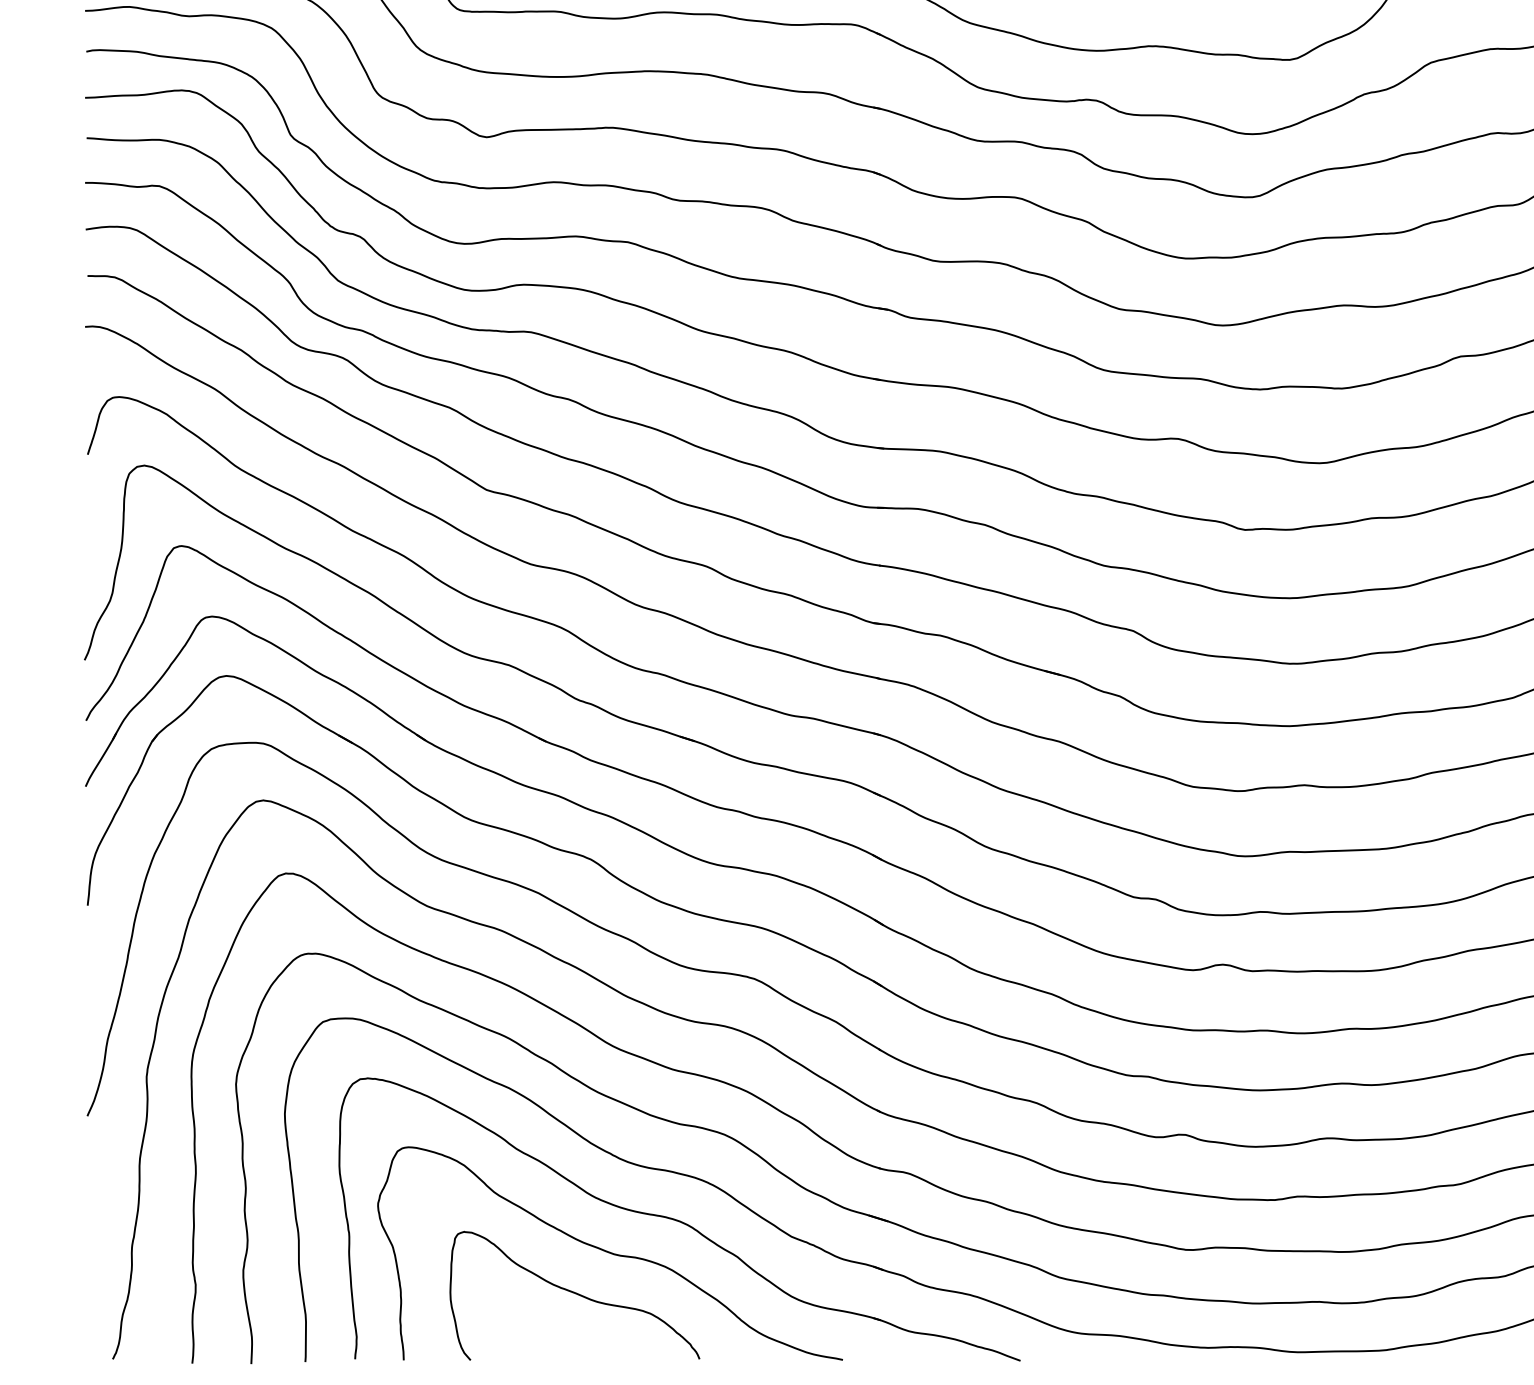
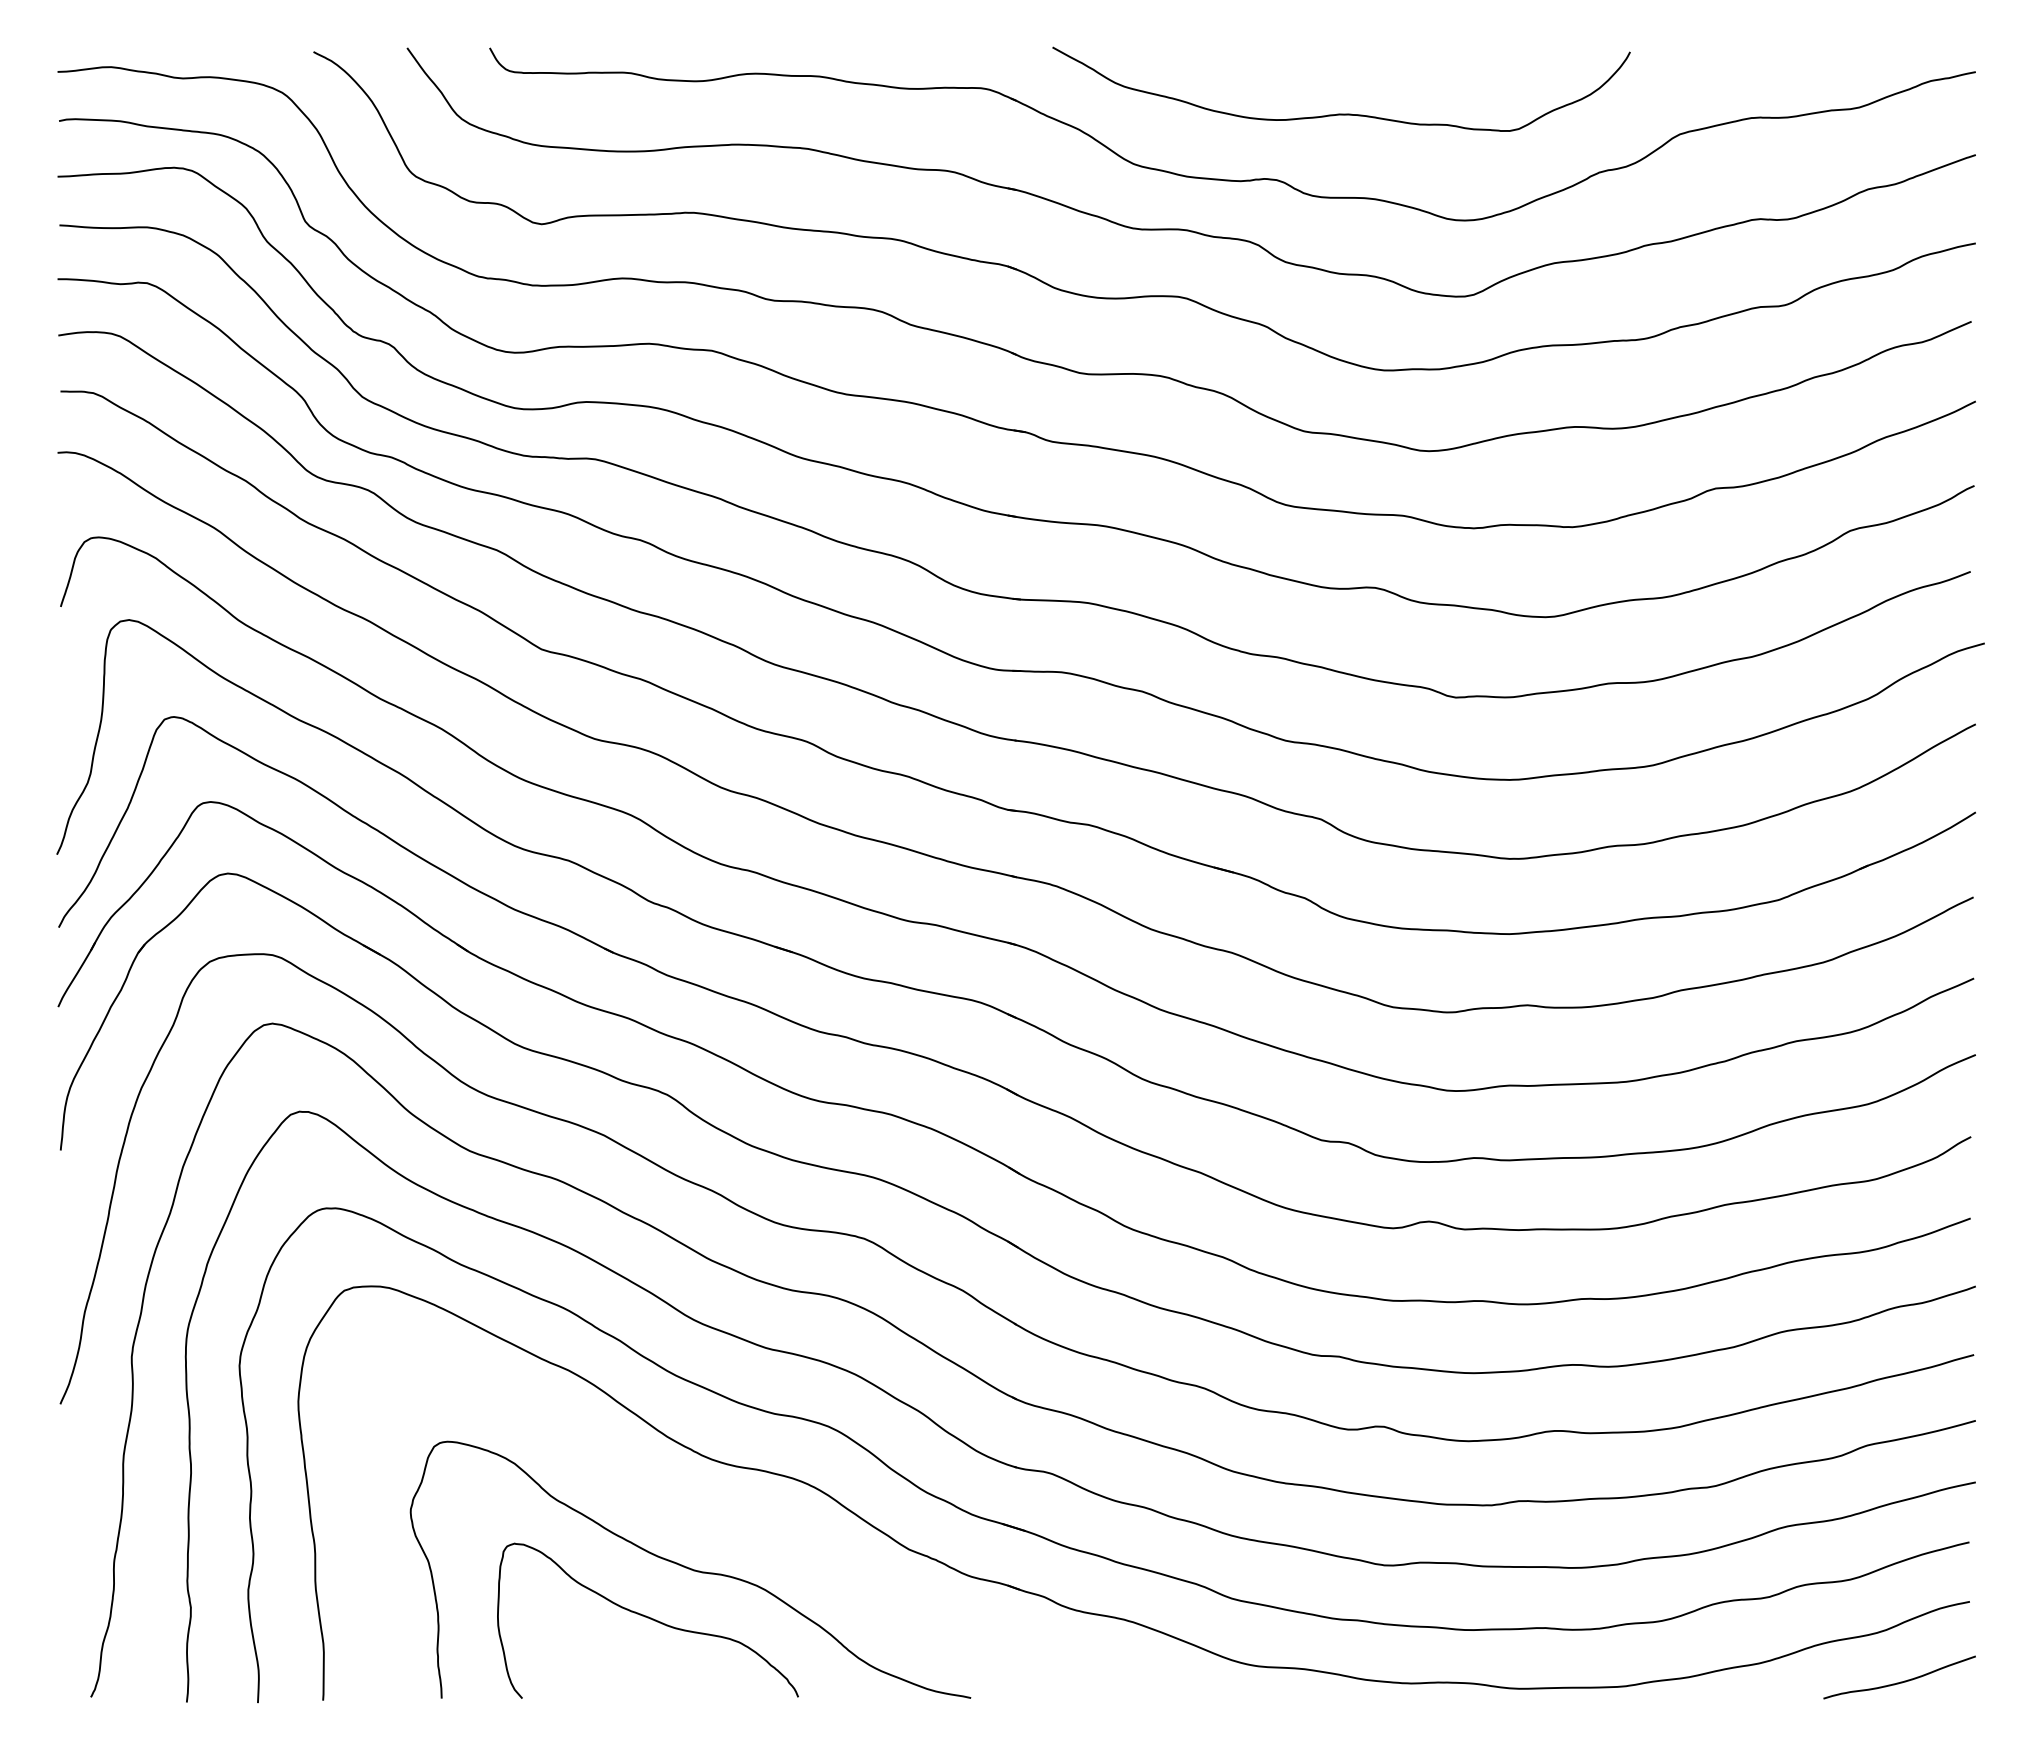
part: (679, 1219) -> (774, 1528), removed

